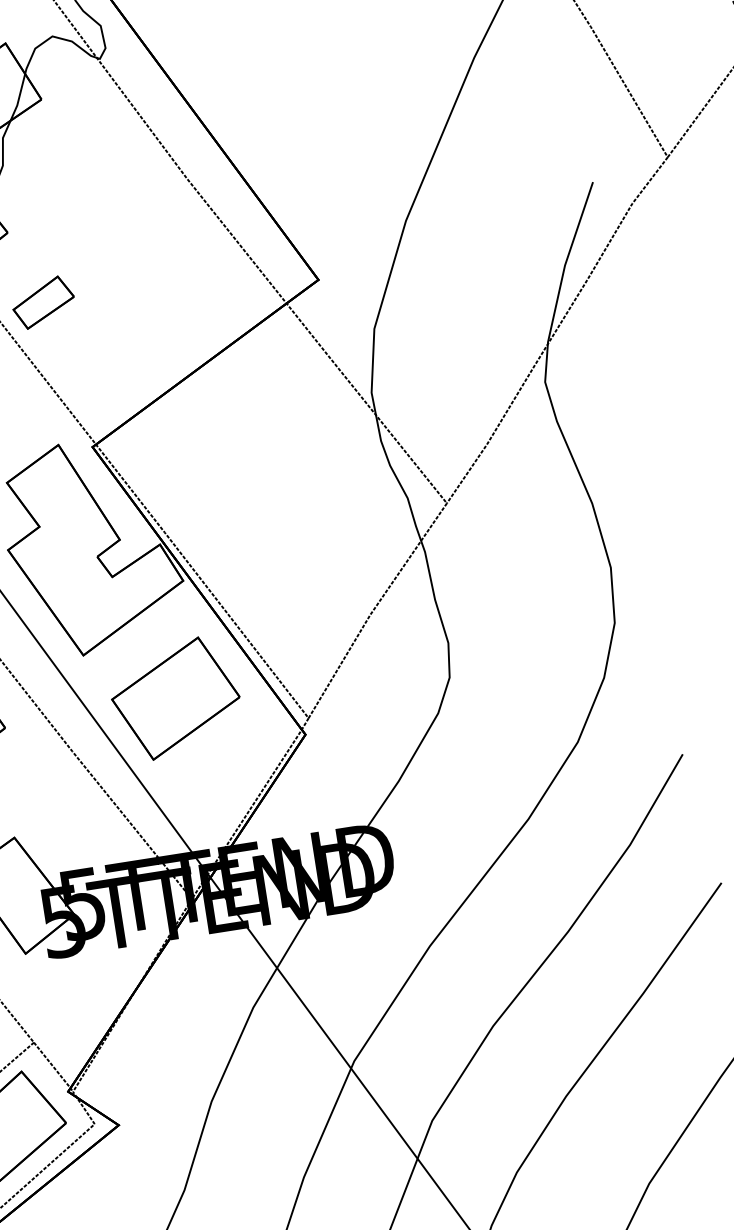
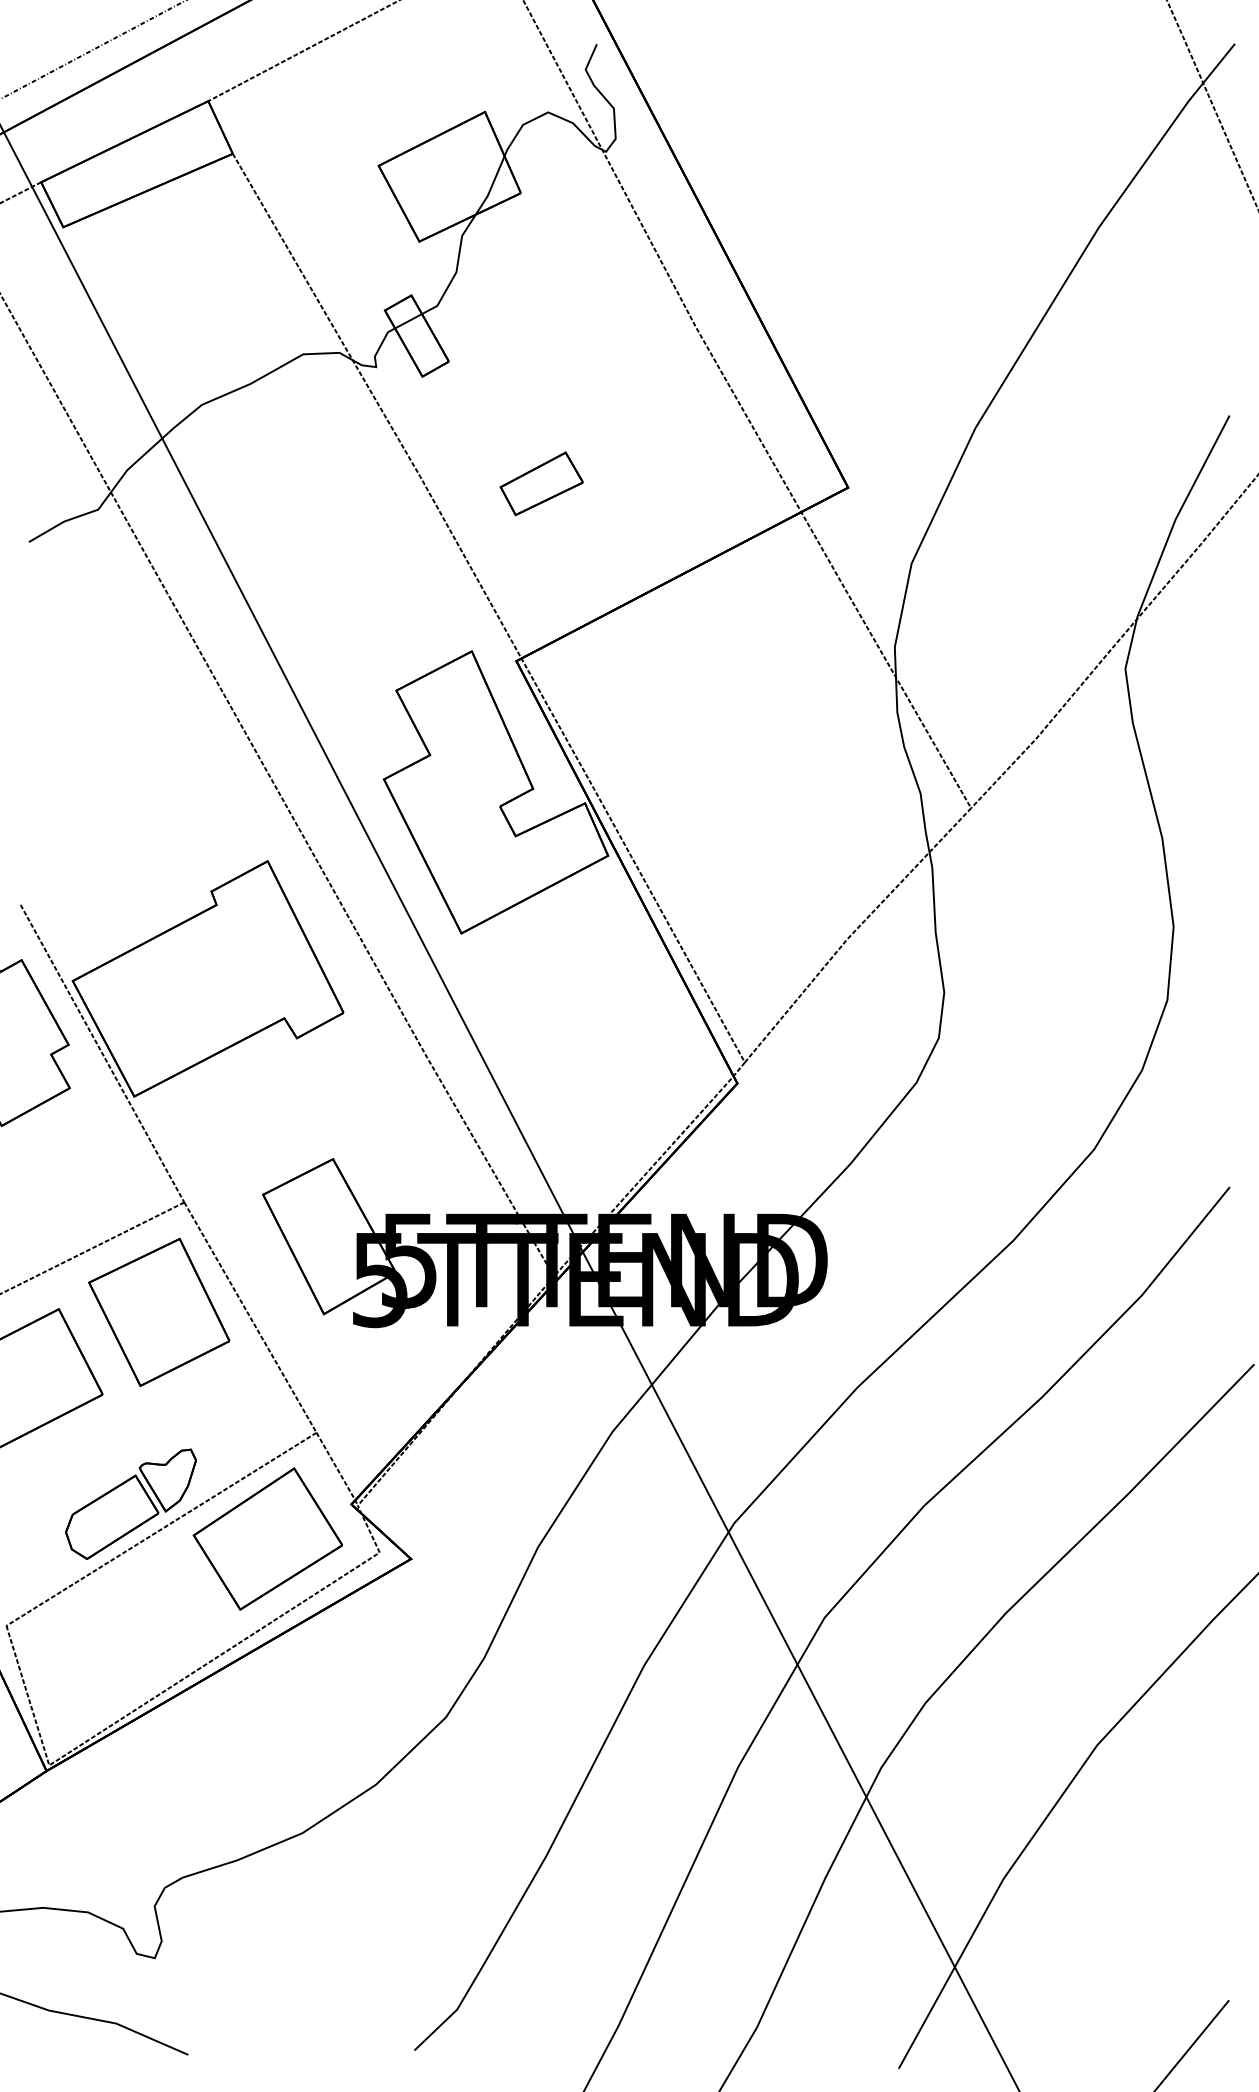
part: (43, 302) -> (541, 483), moved
part: (176, 698) -> (574, 1009), removed

